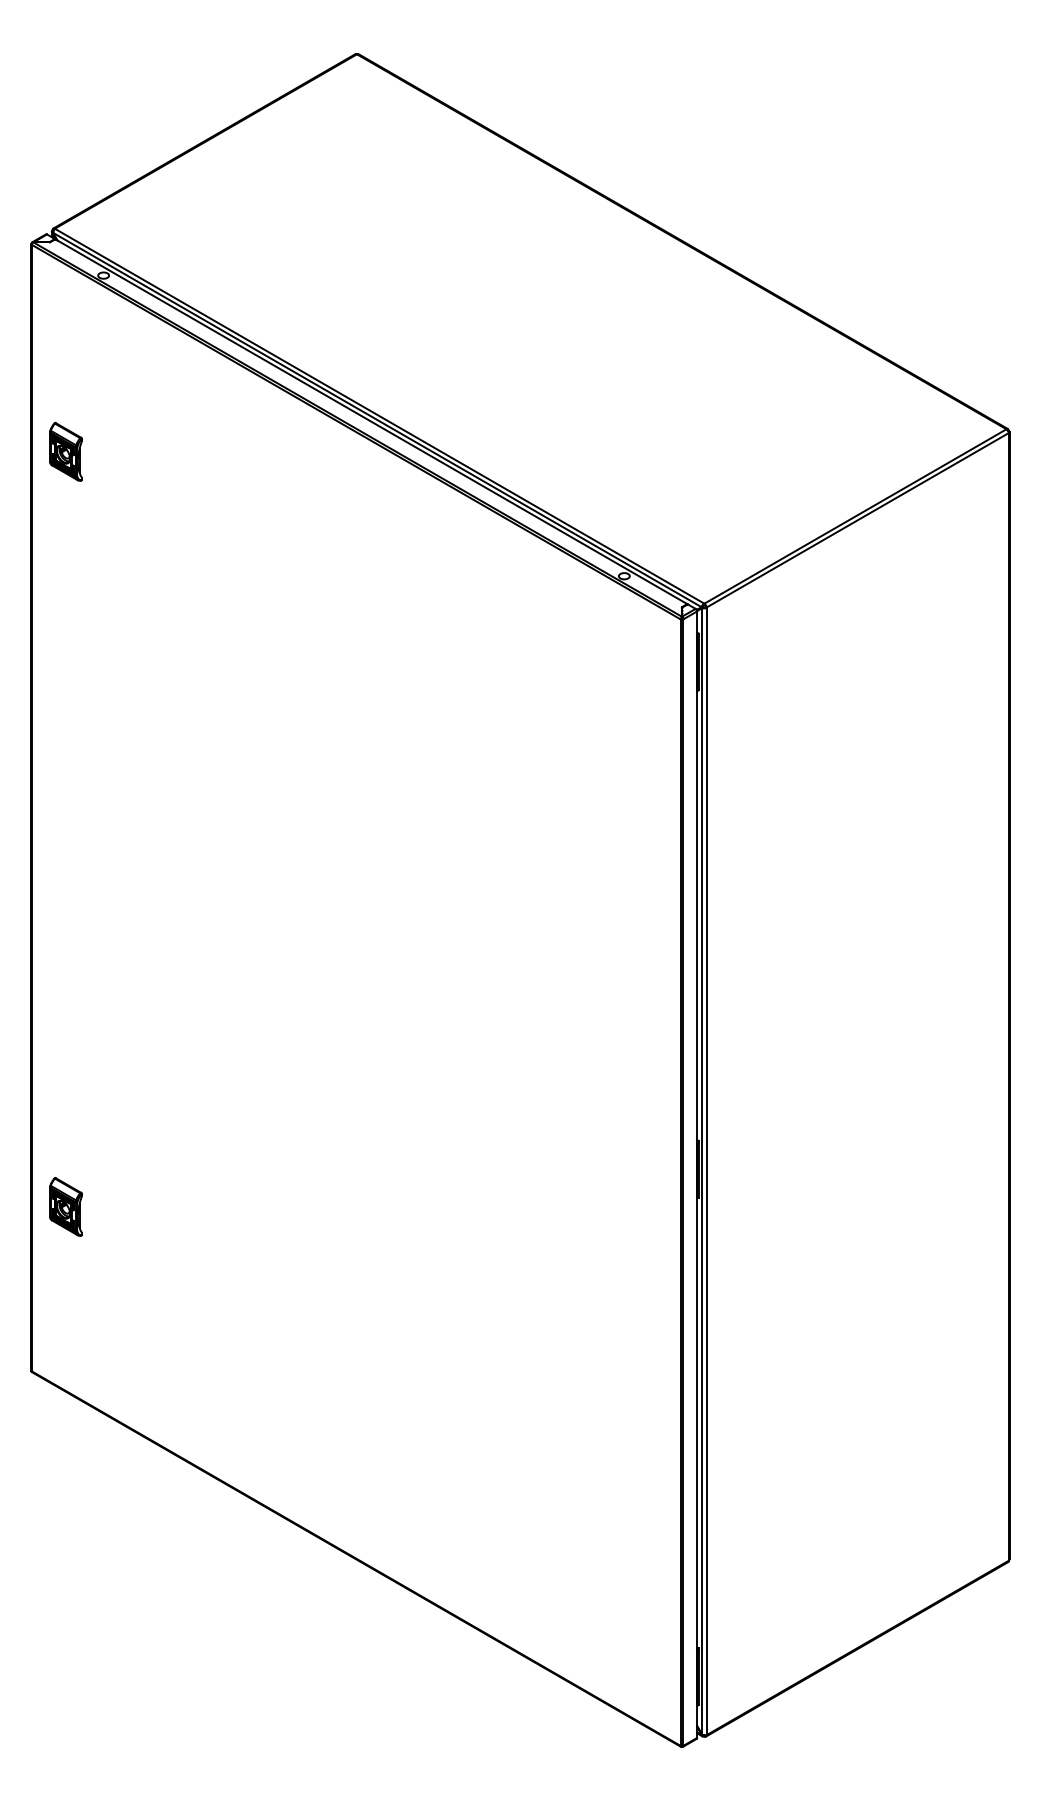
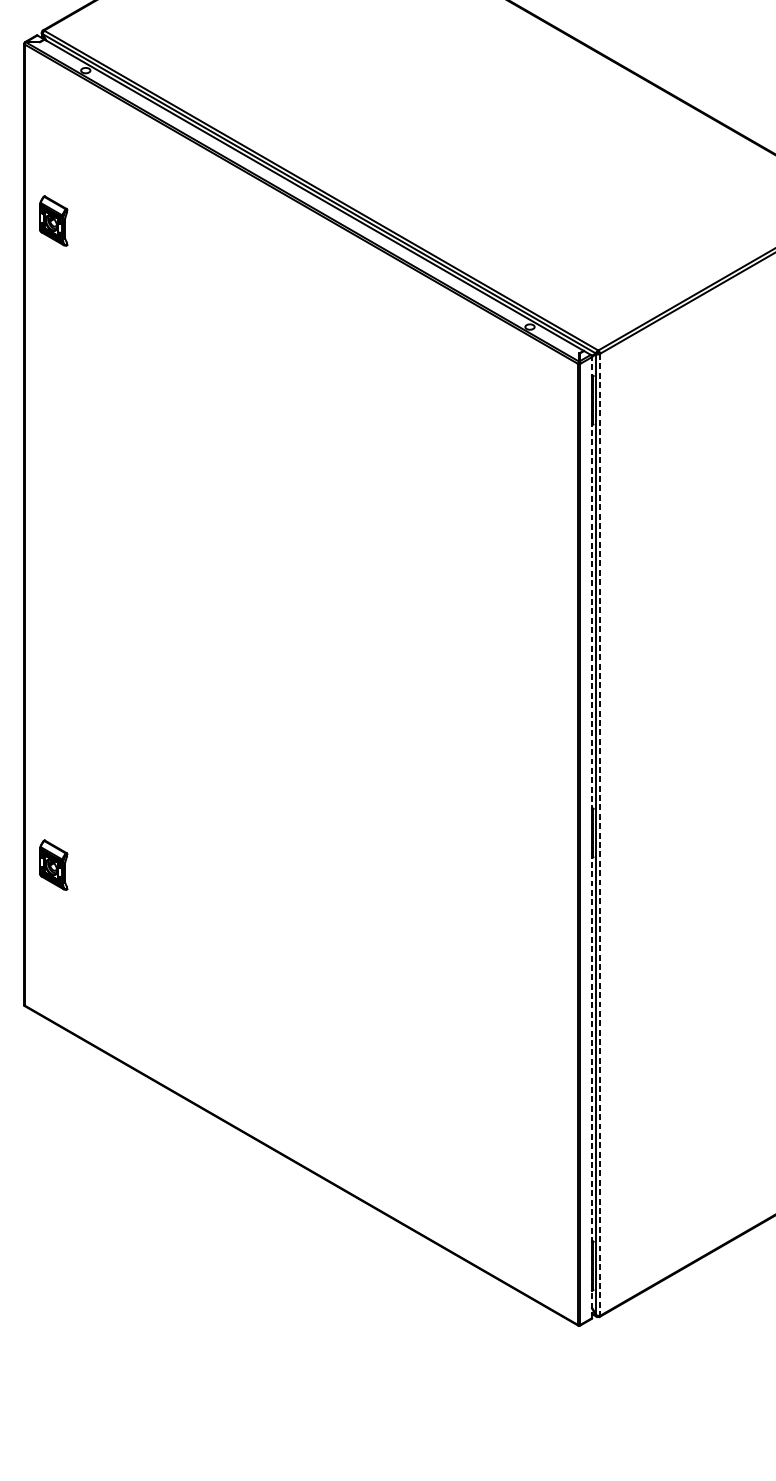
line: (706, 1171) -> (600, 834), solid -> dashed
line: (697, 1174) -> (592, 837), solid -> dashed

